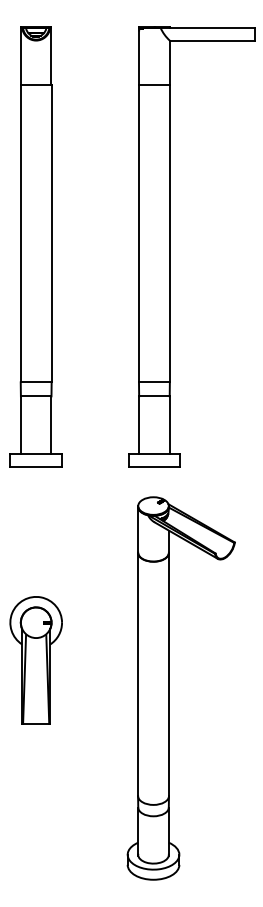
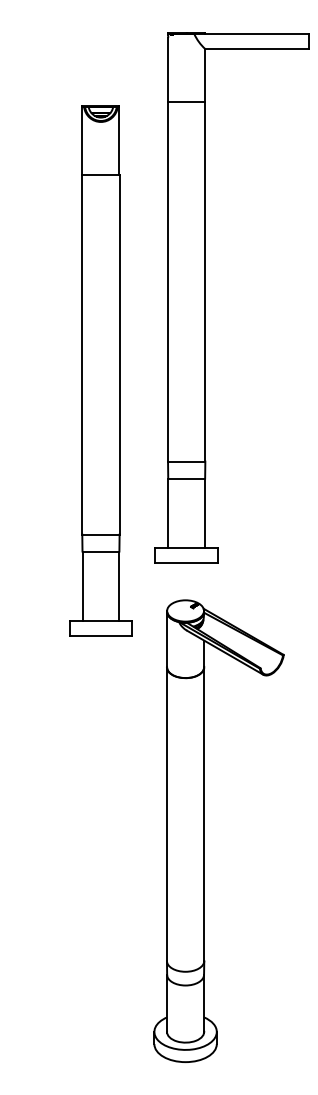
part: (35, 246) -> (100, 370), moved
part: (35, 659) -> (43, 796), removed

